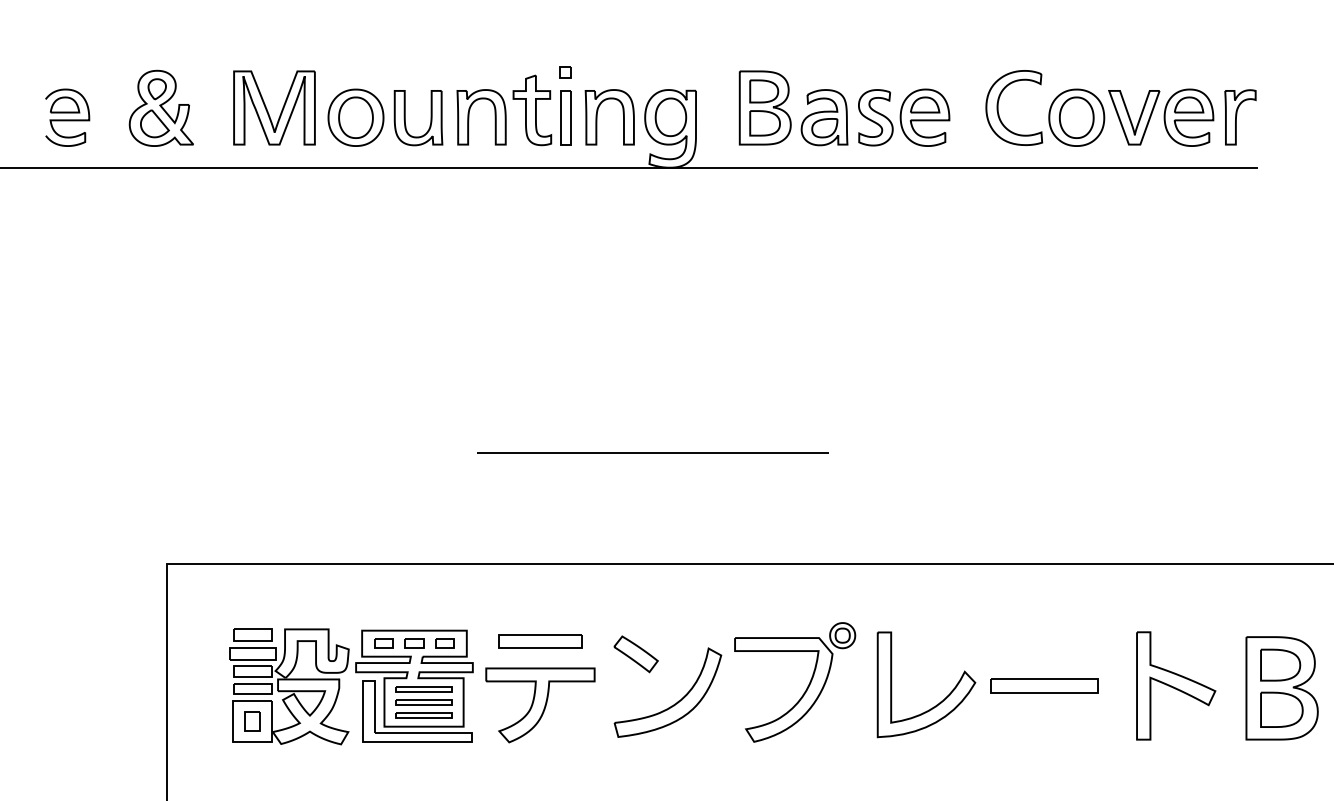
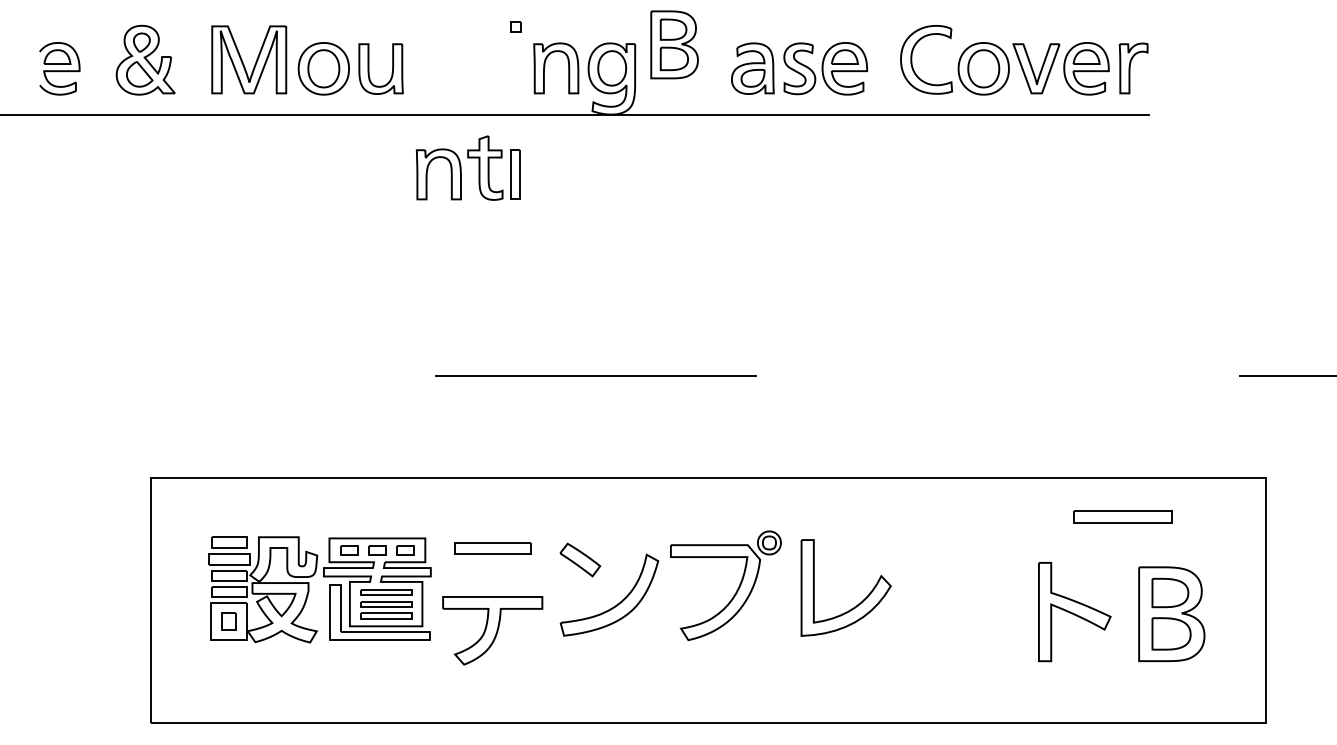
part: (765, 107) -> (674, 44), moved
part: (512, 109) -> (467, 167), moved
part: (1043, 685) -> (1122, 516), moved
part: (1175, 686) -> (1074, 612), moved
part: (1281, 687) -> (1171, 613), moved
part: (540, 705) -> (492, 630), moved

